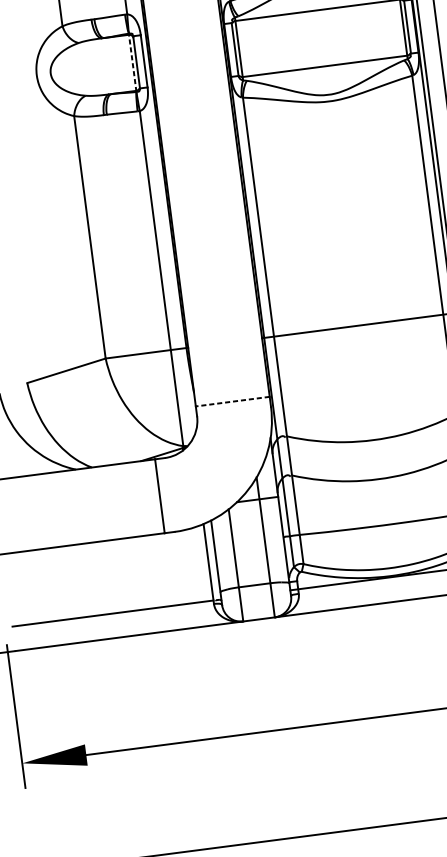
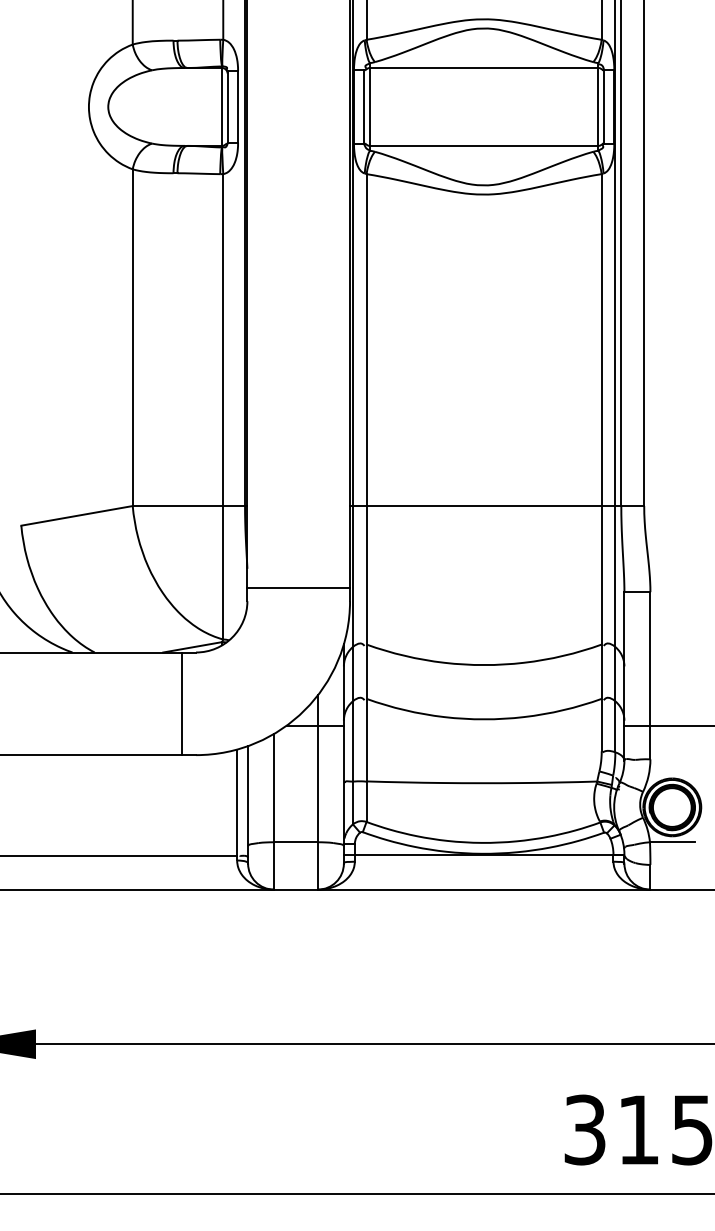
line: (132, 62) -> (222, 106), dashed -> solid
line: (232, 401) -> (298, 587), dashed -> solid

